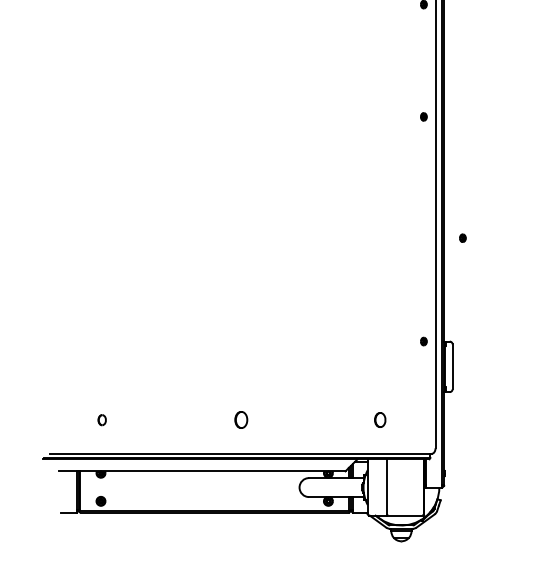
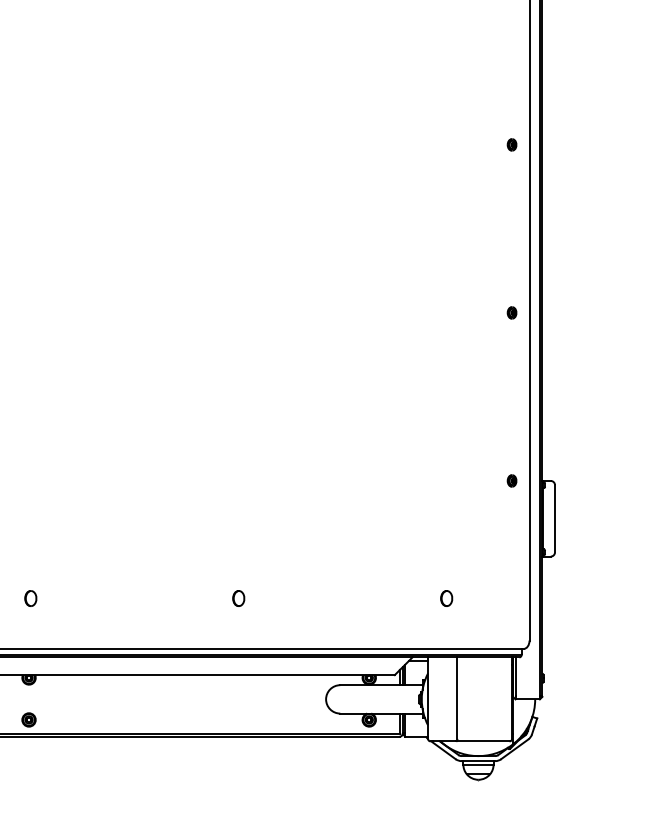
part: (462, 237) -> (511, 311), moved
part: (240, 420) -> (237, 599), size x0.62
part: (379, 420) -> (445, 599), size x0.71

